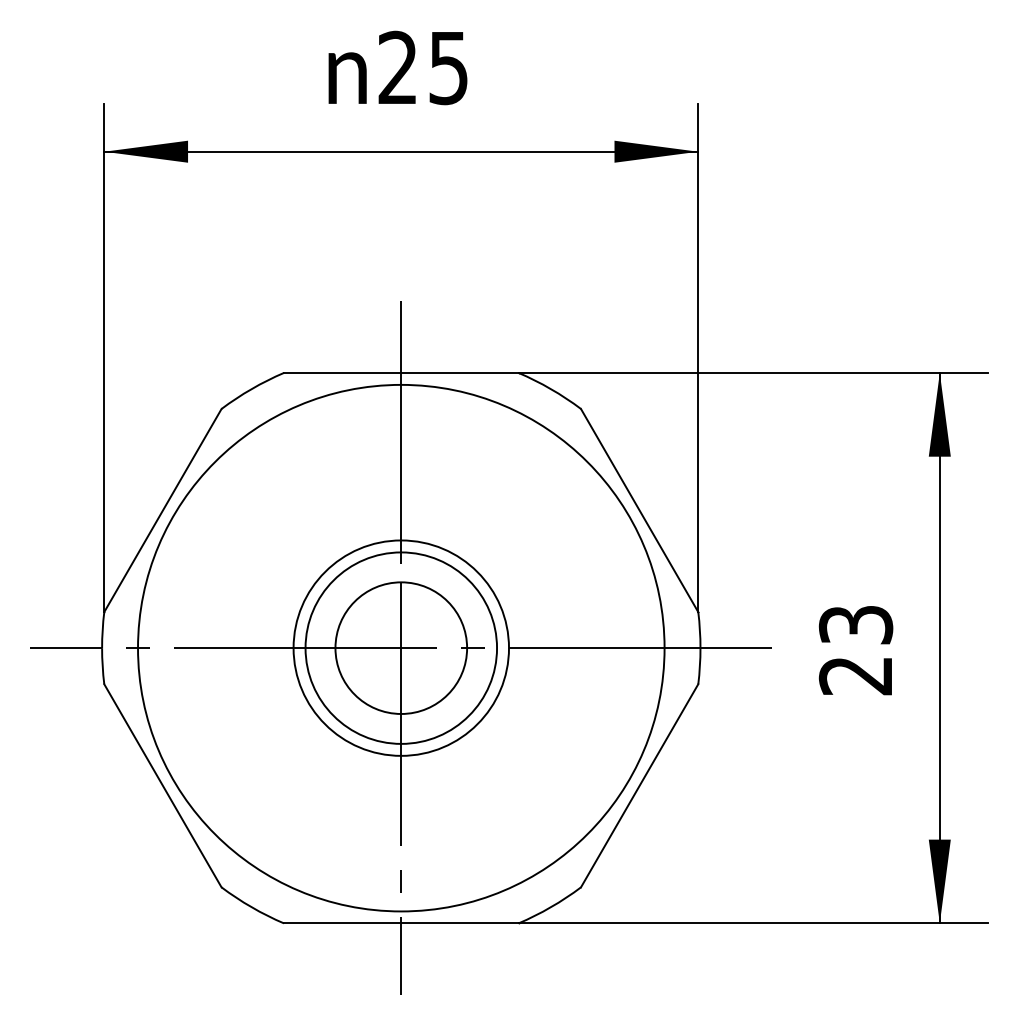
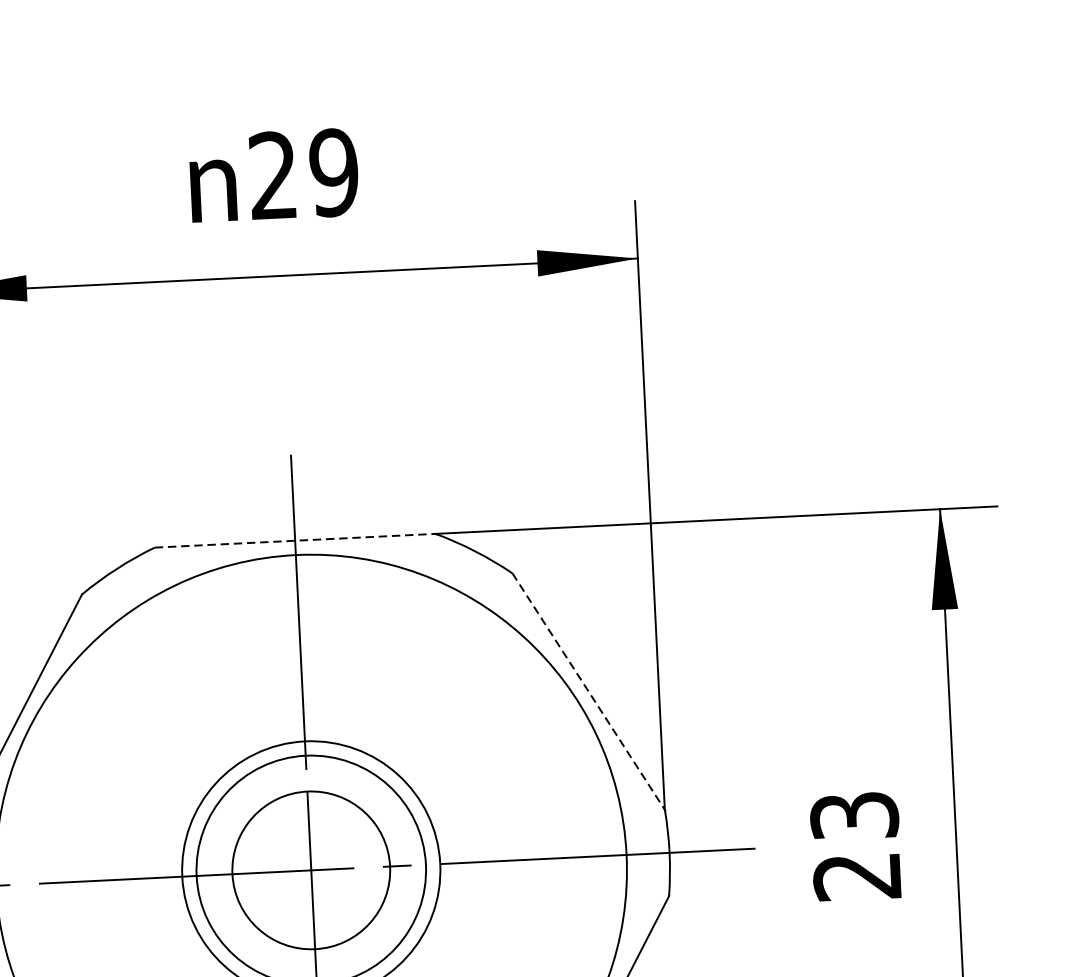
text: (448, 67) -> (333, 172), 25 -> 29
line: (401, 372) -> (295, 540), solid -> dashed
line: (639, 510) -> (588, 691), solid -> dashed

